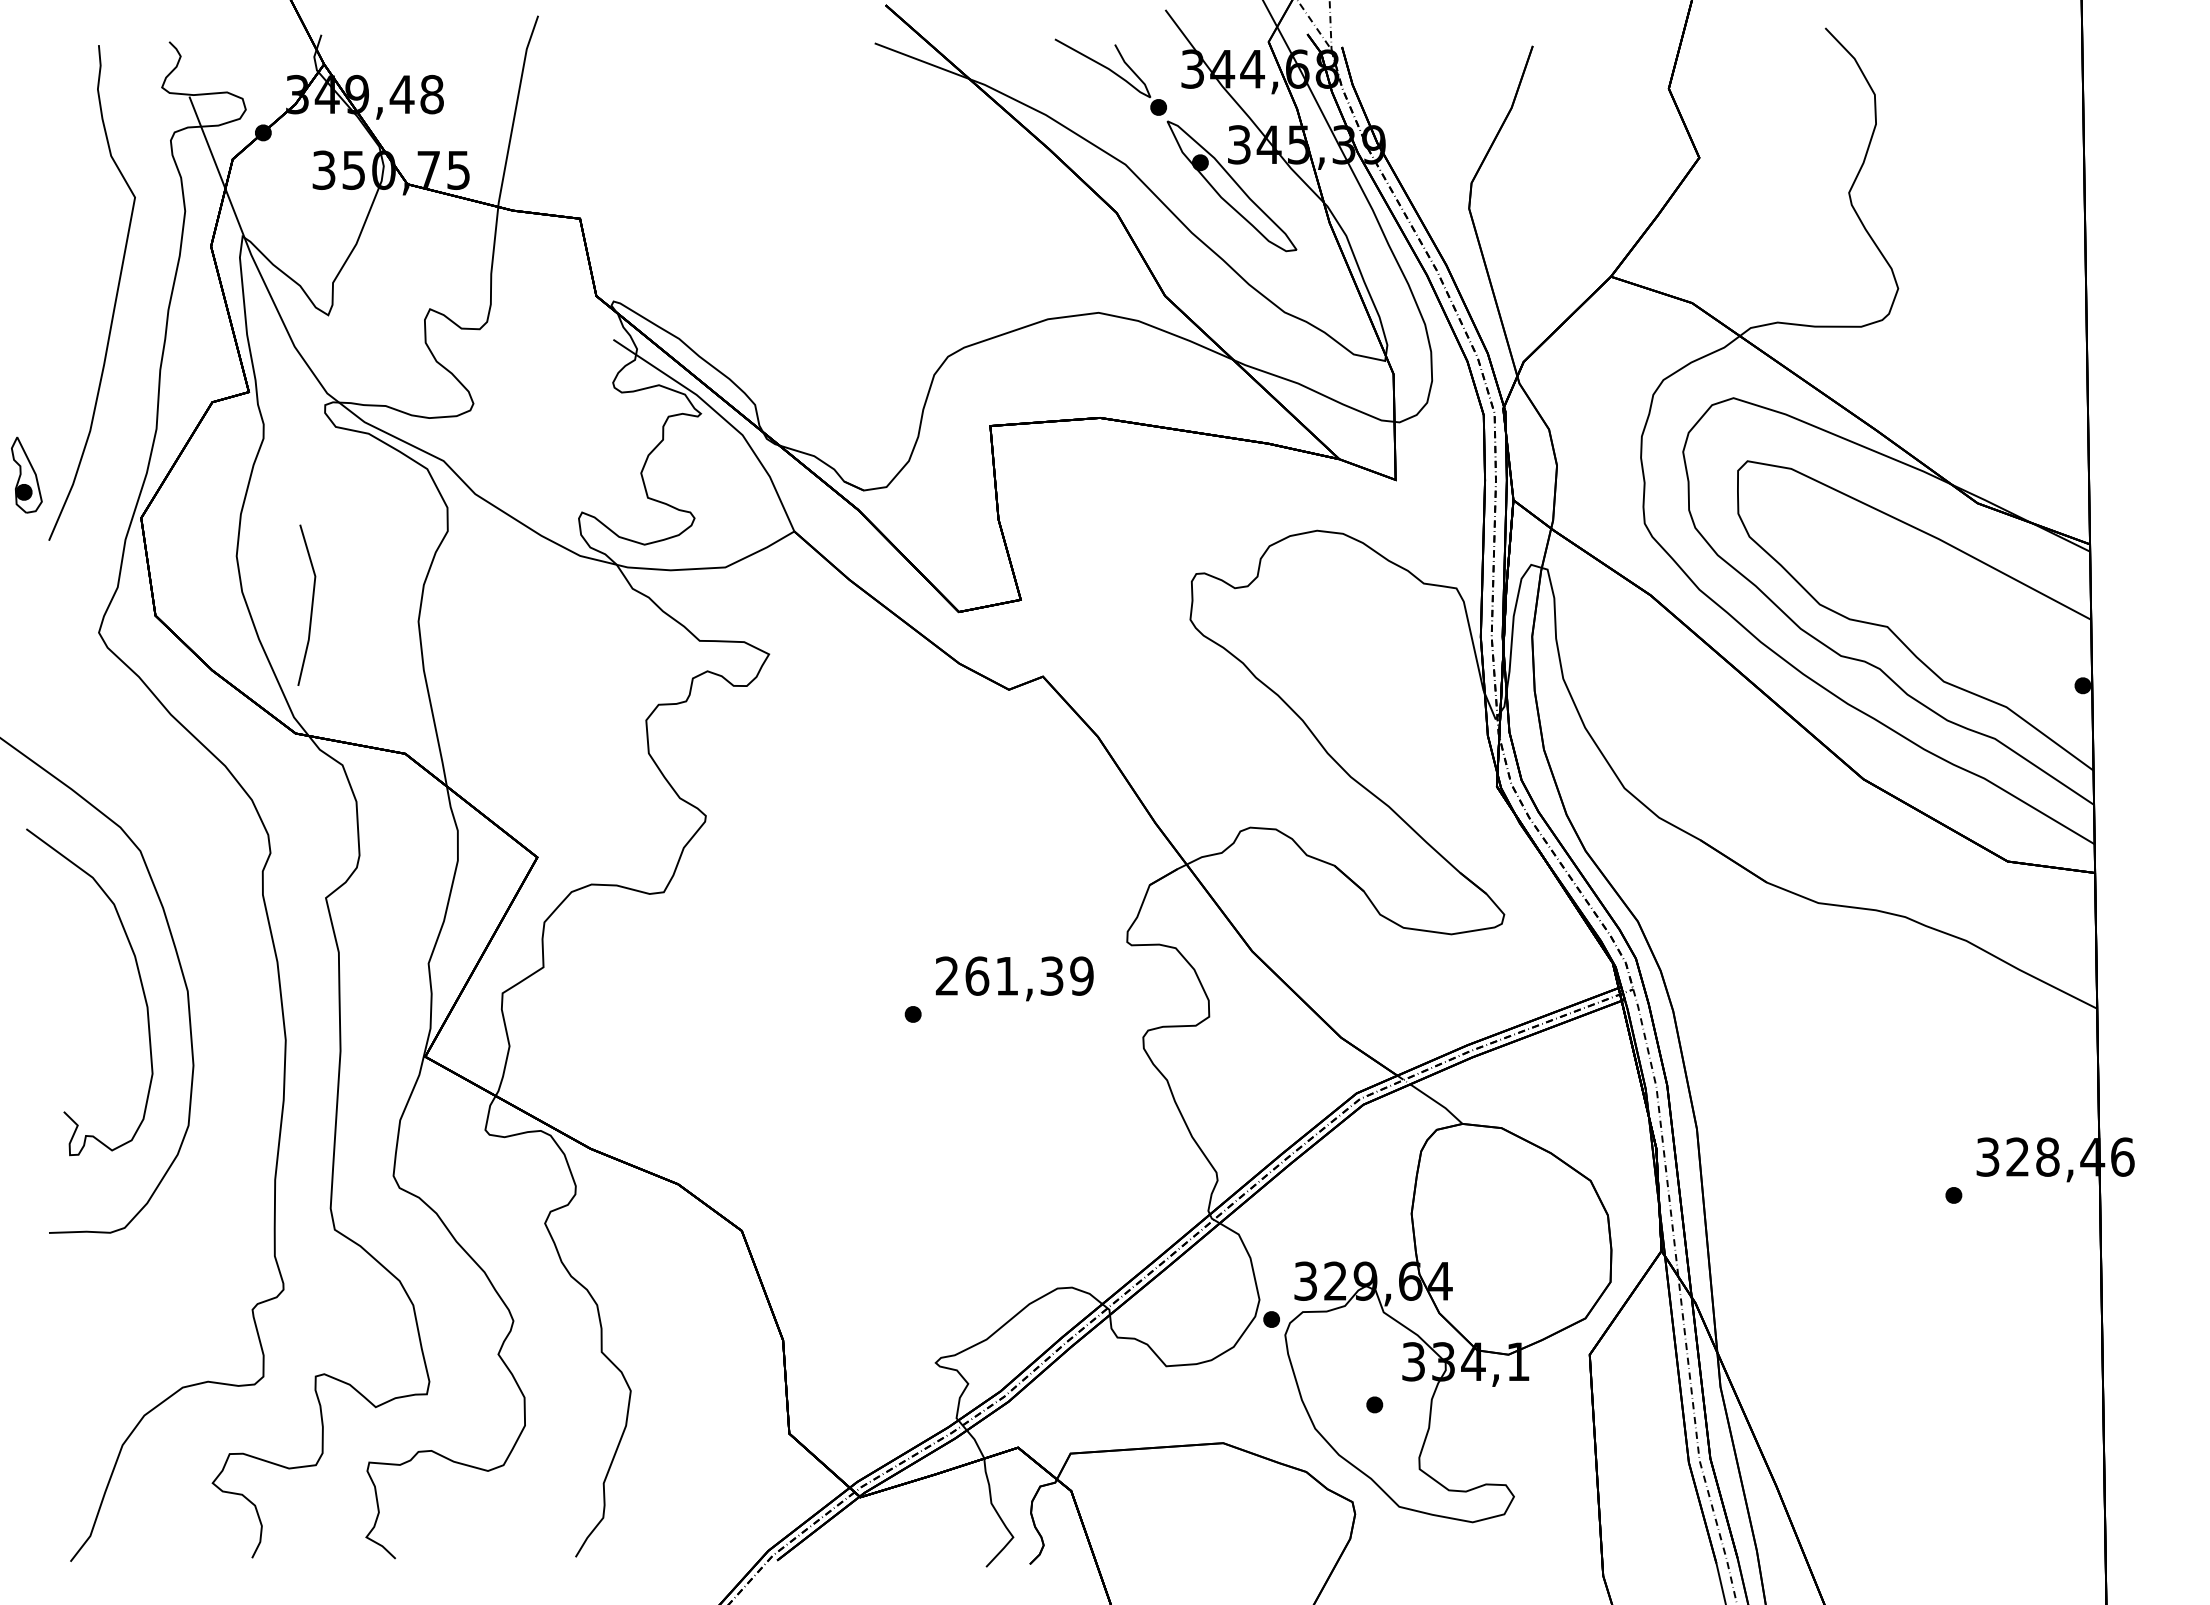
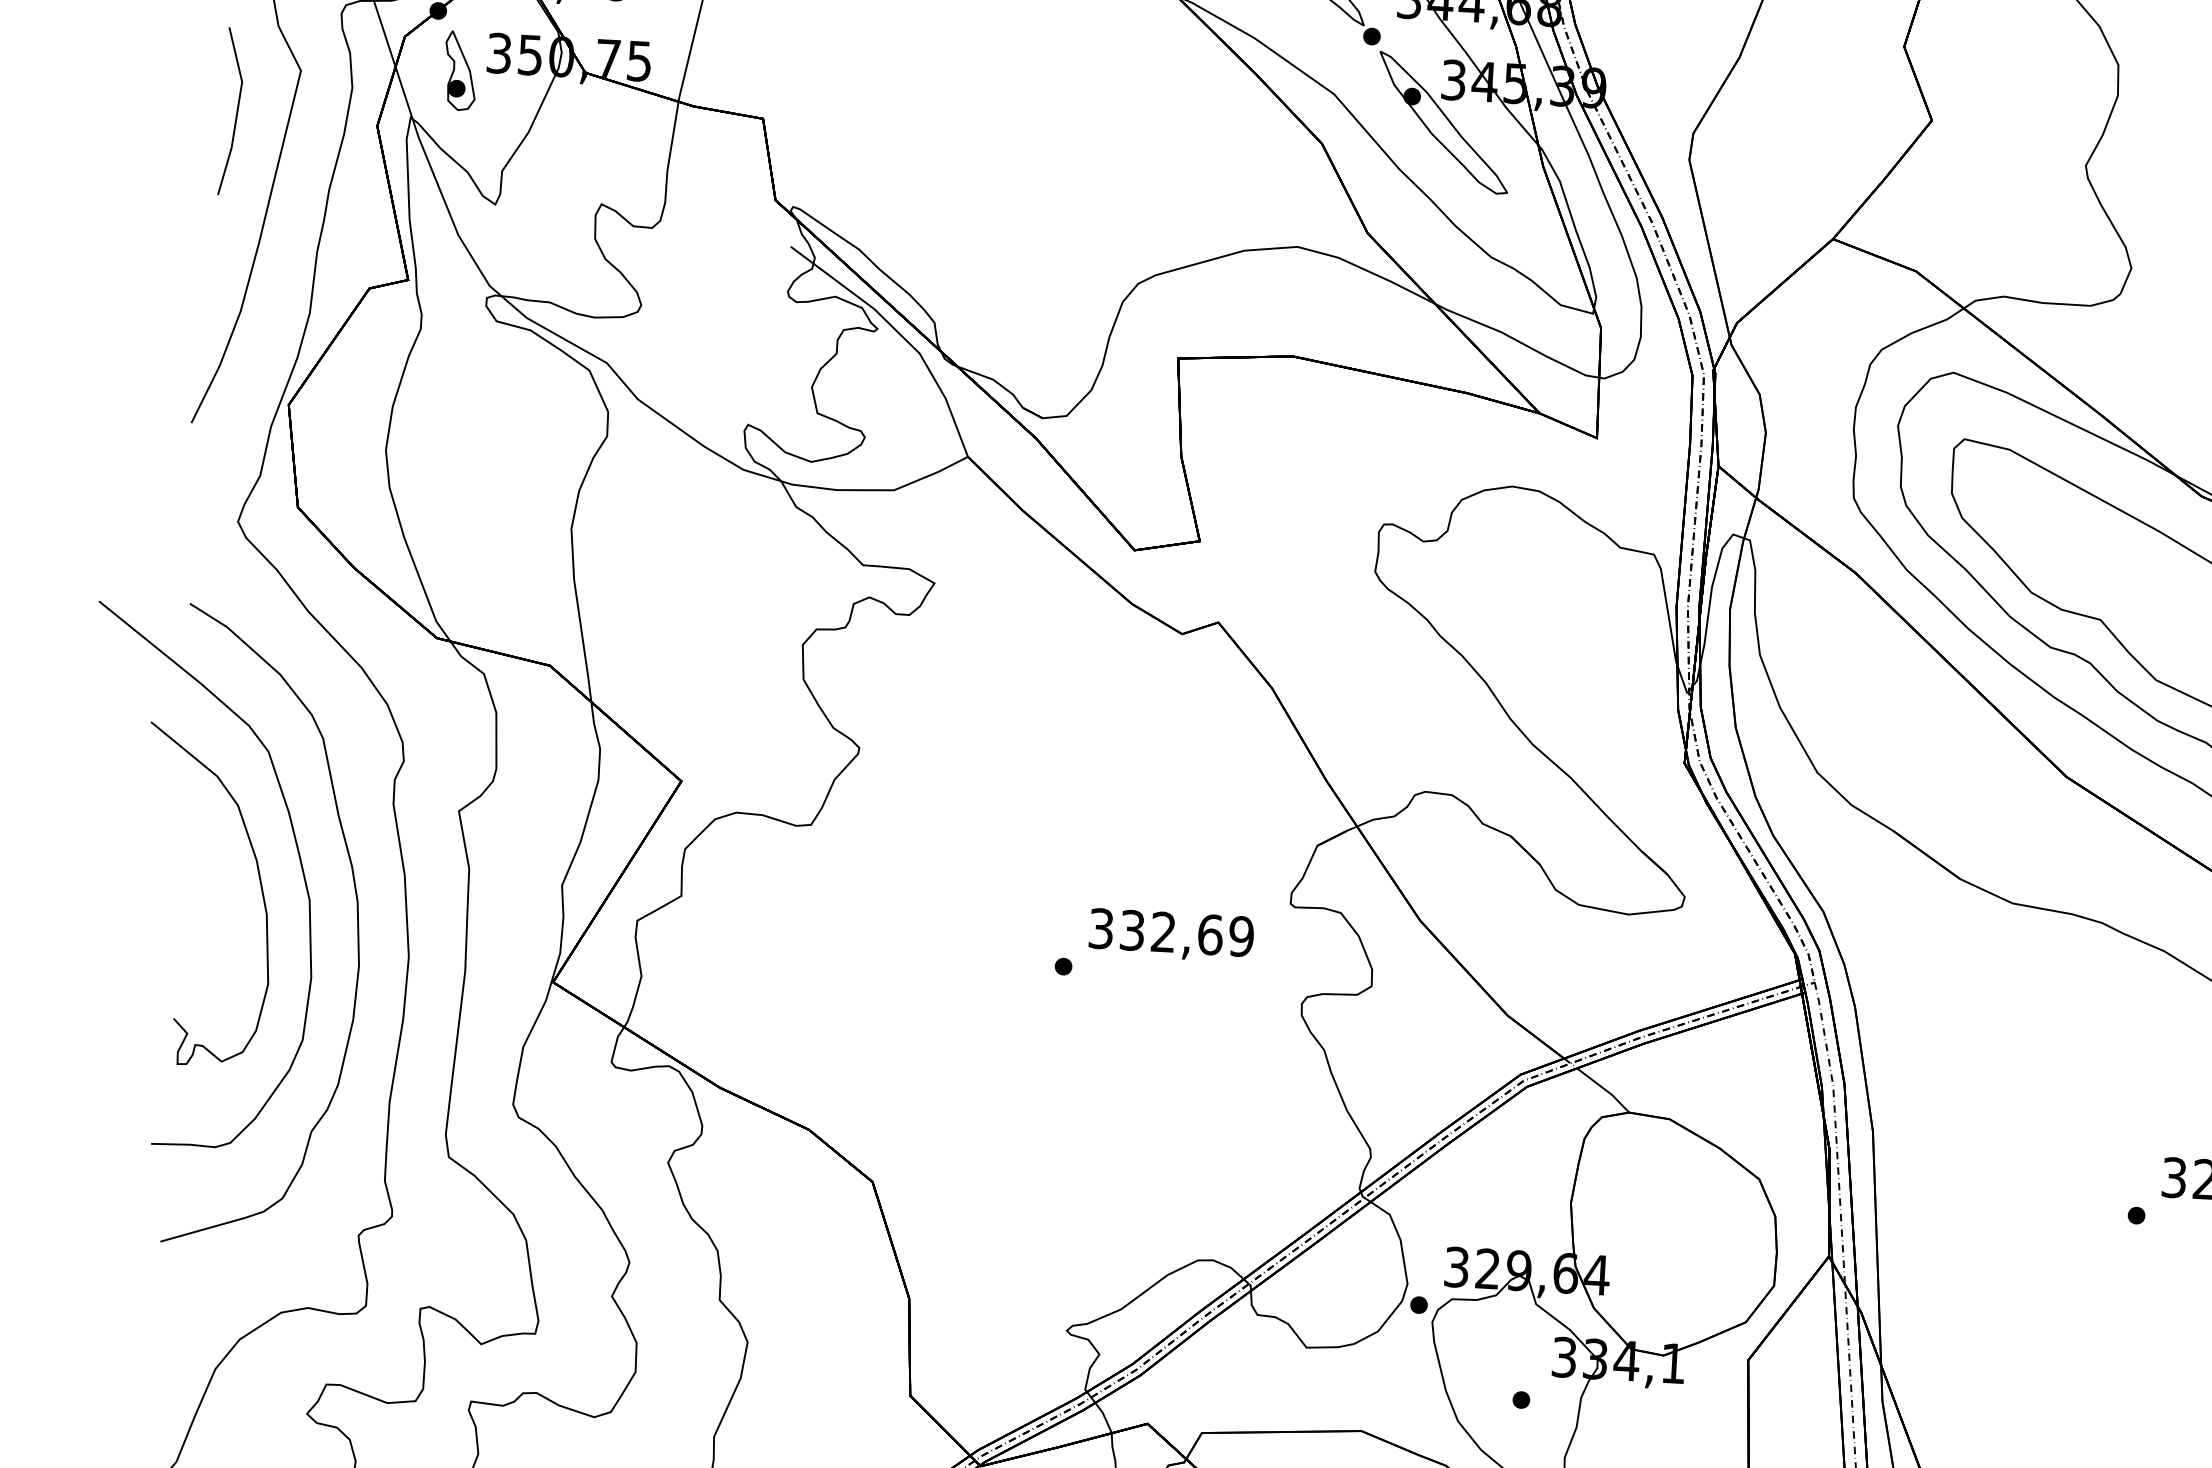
part: (26, 474) -> (460, 70), moved
line: (311, 604) -> (236, 111), moved
text: (999, 975) -> (1155, 931), 261,39 -> 332,69
curve: (234, 1015) -> (356, 928), added

